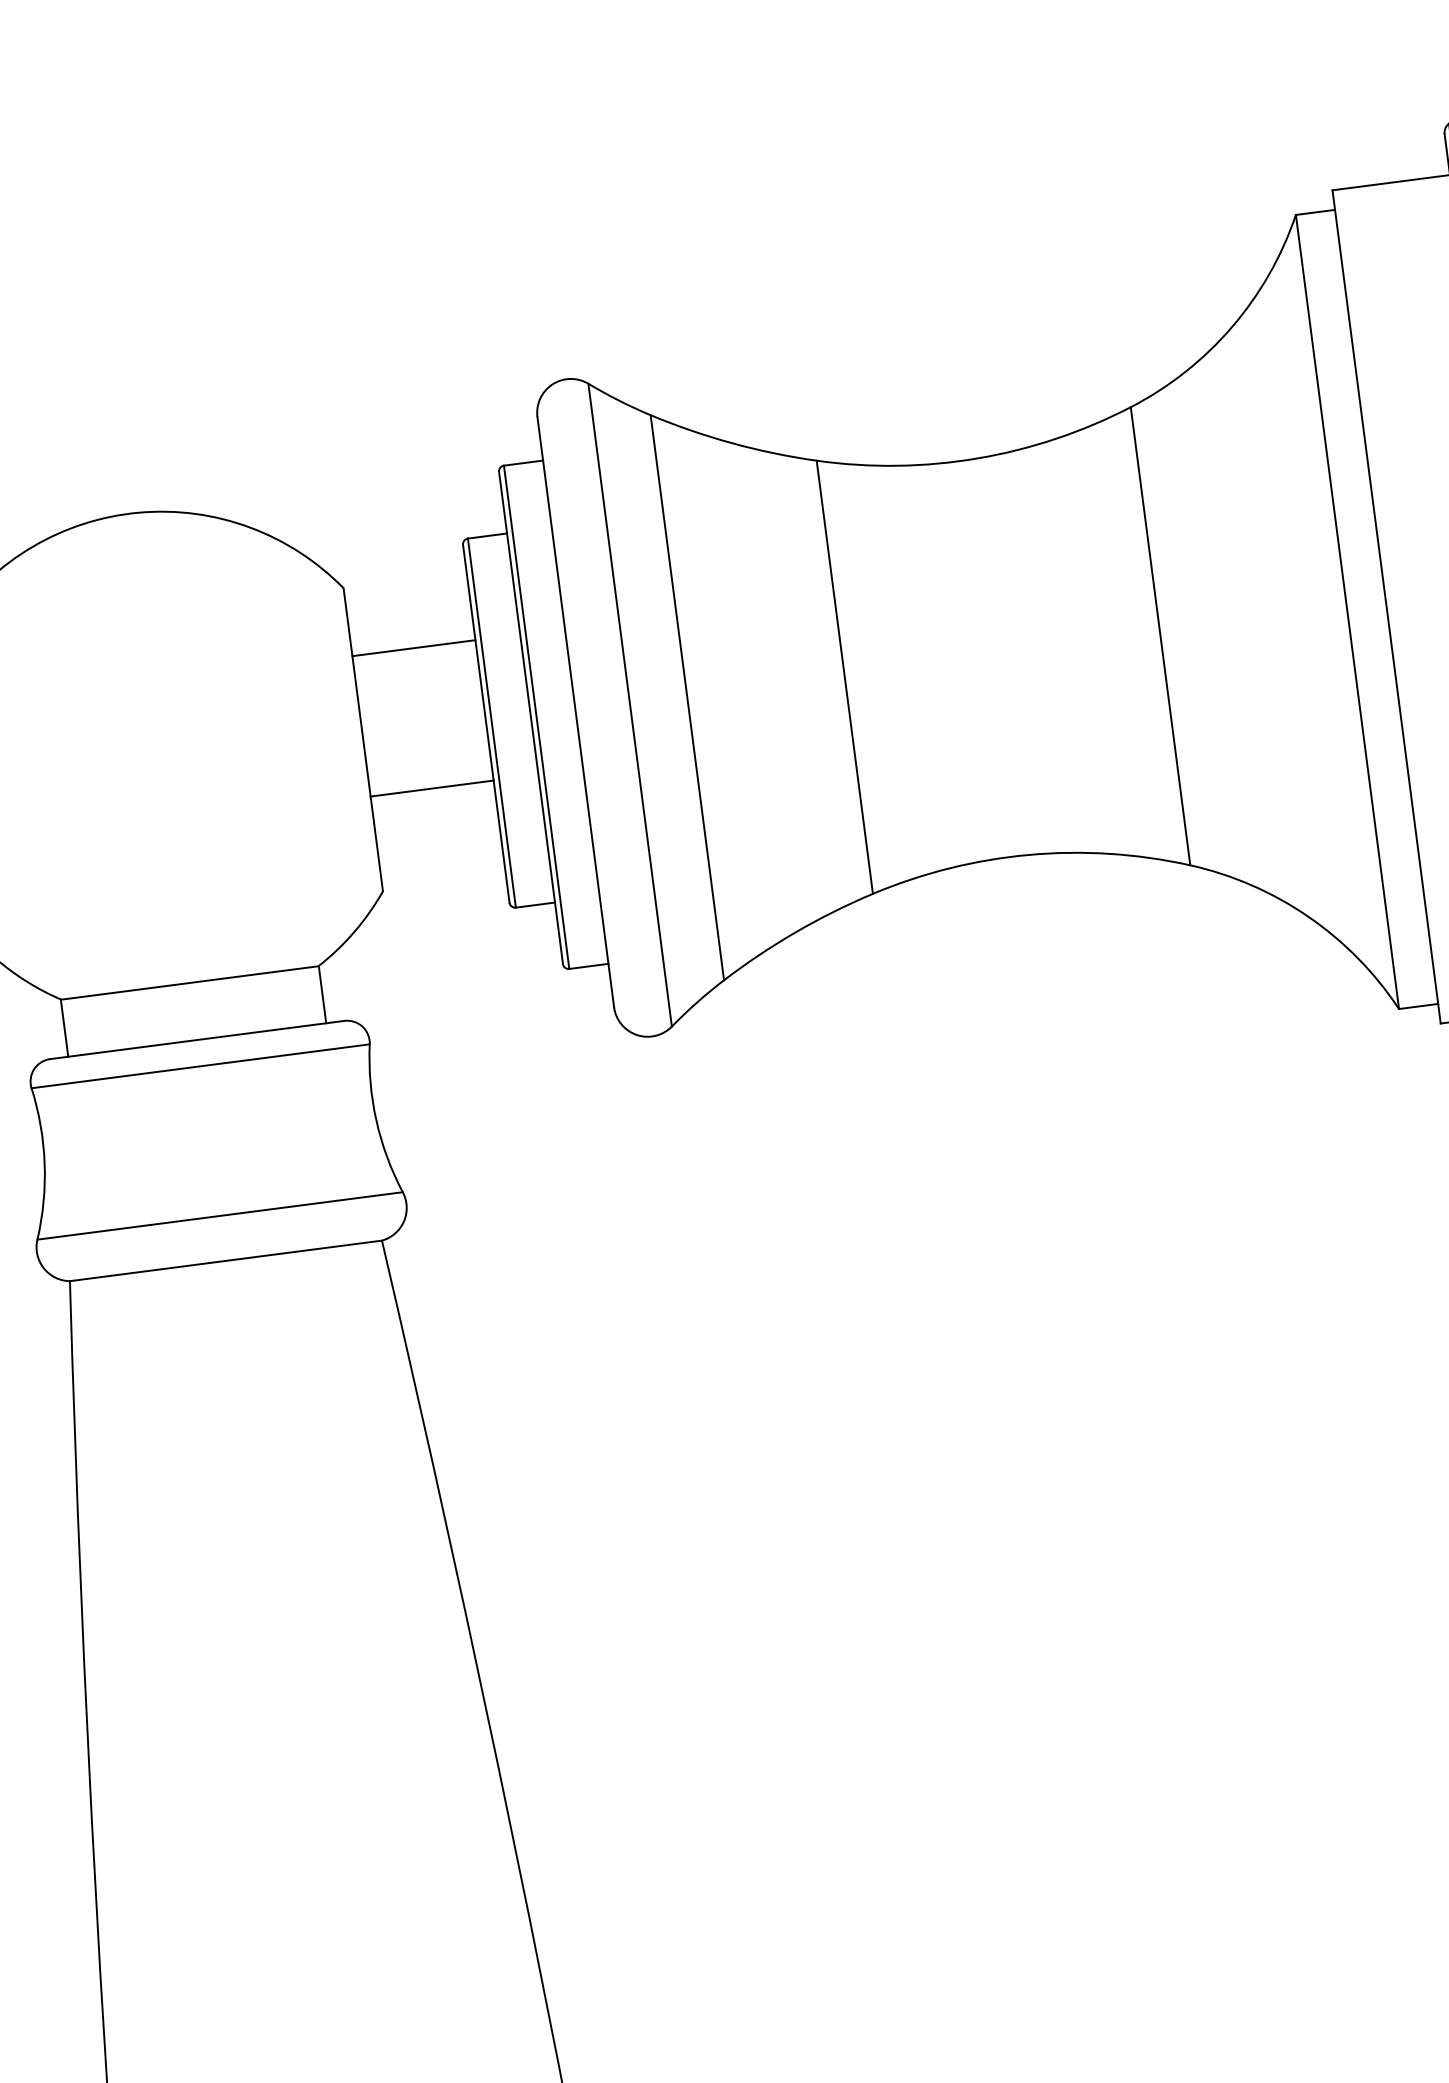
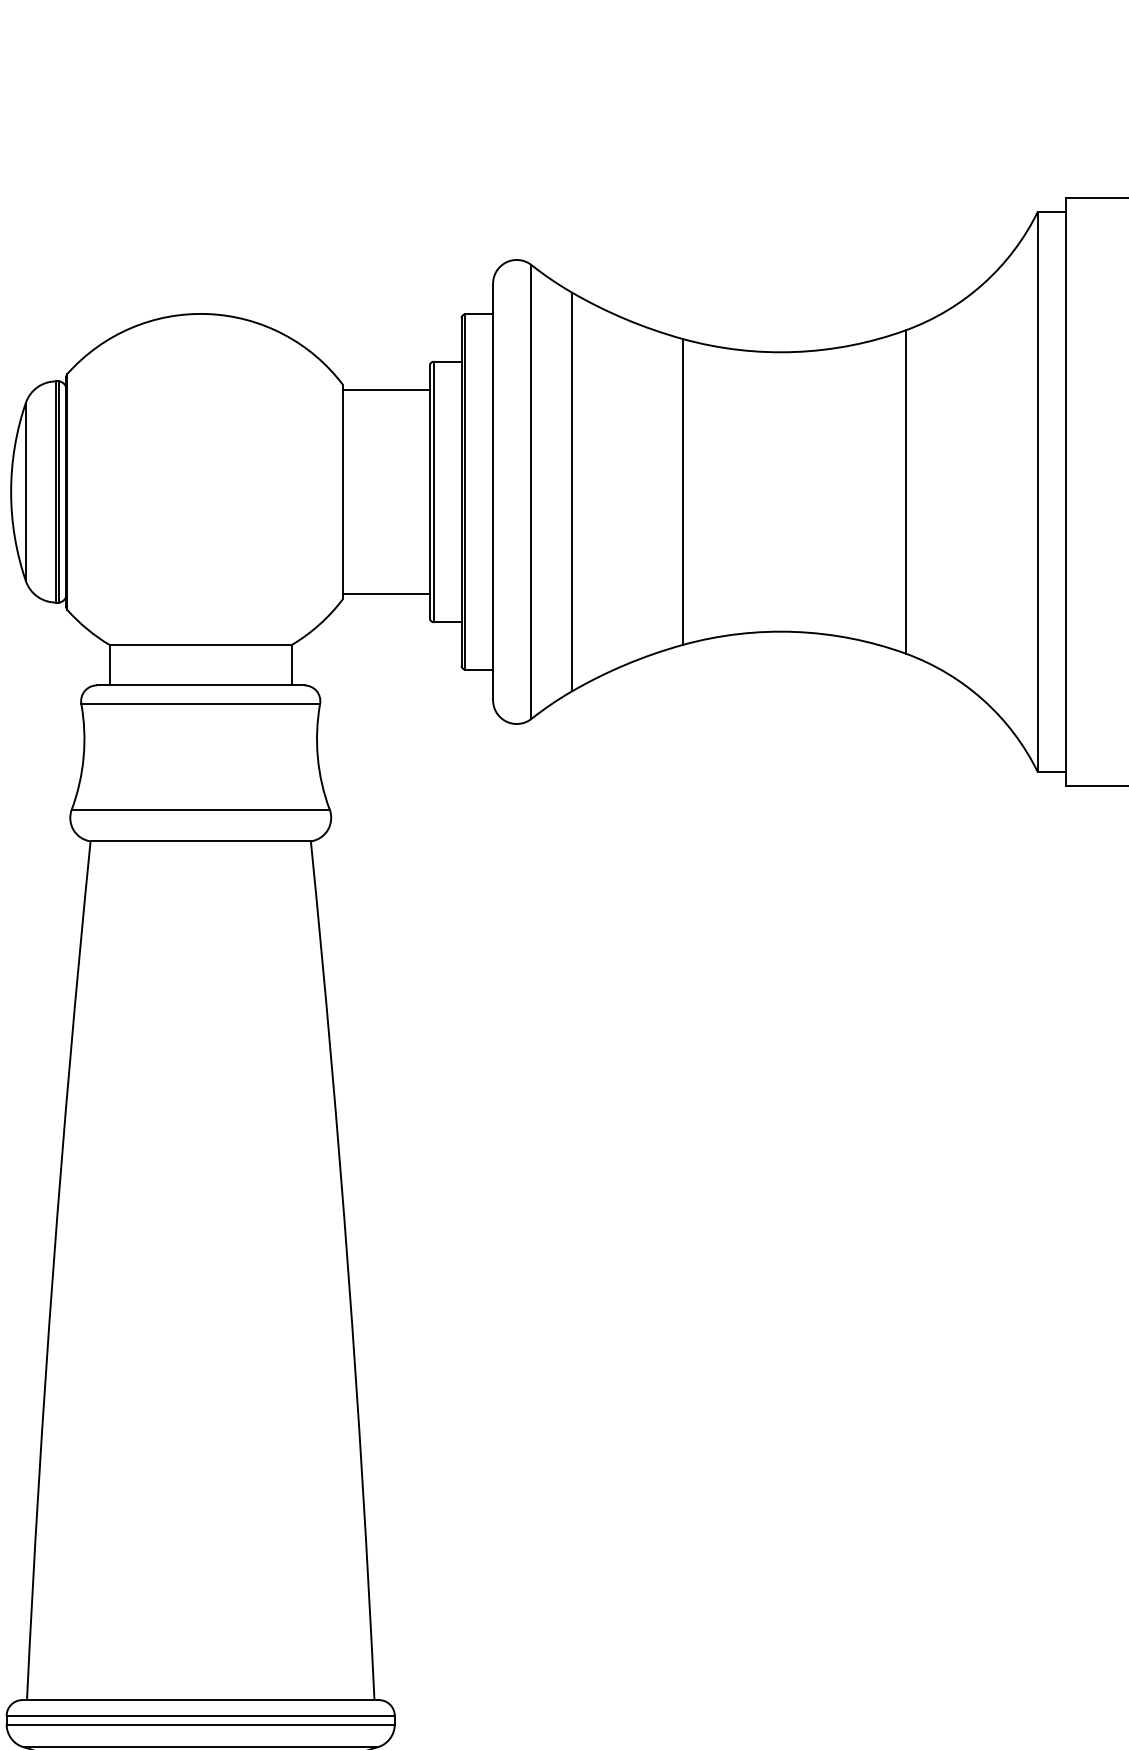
line: (413, 647) -> (386, 389), moved
line: (432, 789) -> (386, 594), moved

